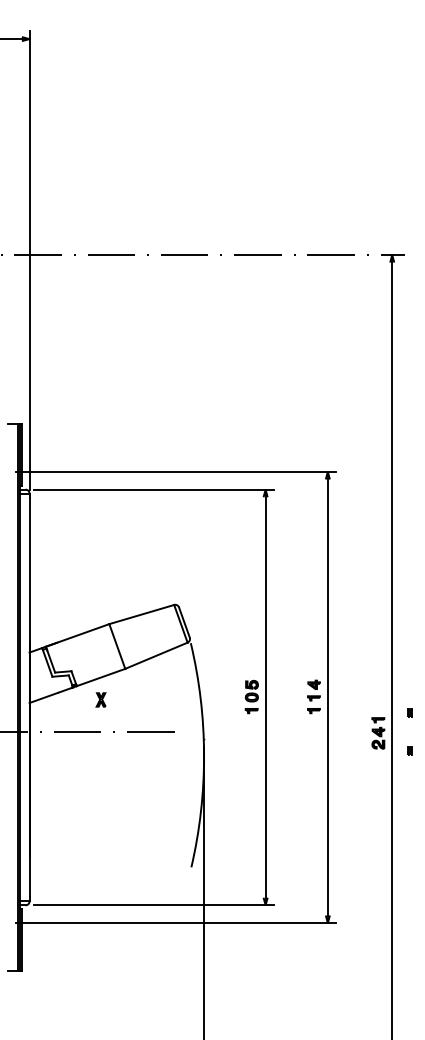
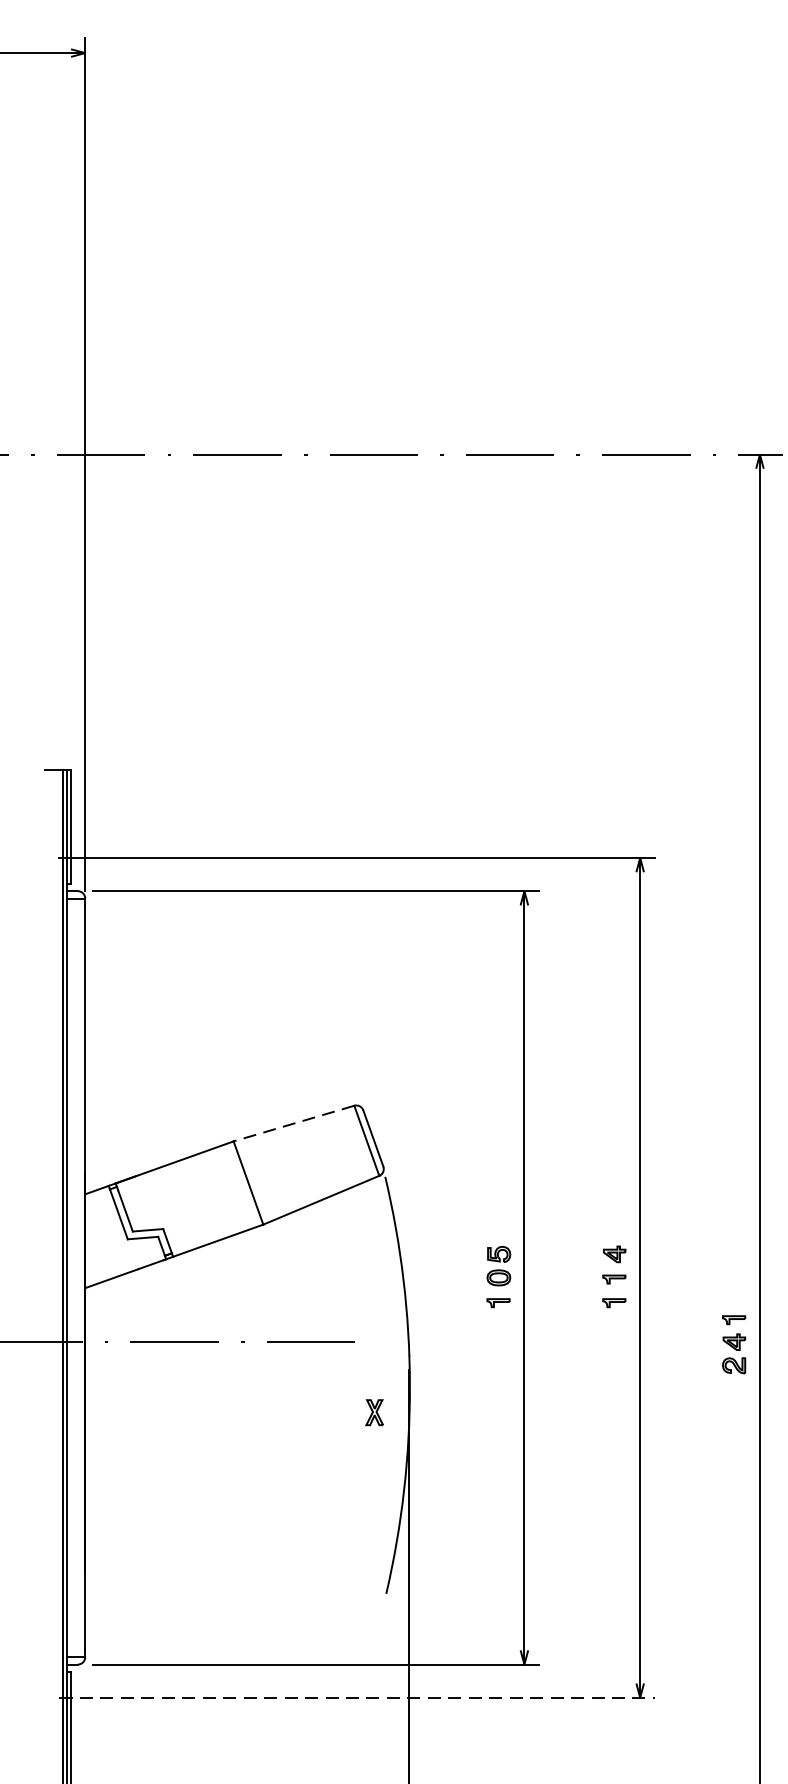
line: (141, 614) -> (293, 1123), solid -> dashed
part: (100, 699) -> (373, 1411), moved
line: (176, 923) -> (358, 1698), solid -> dashed

